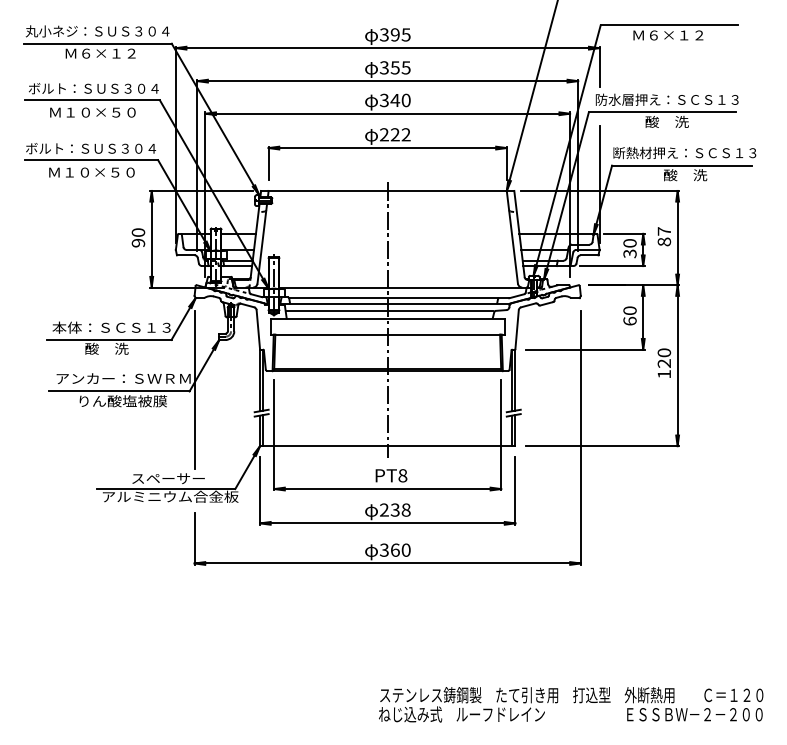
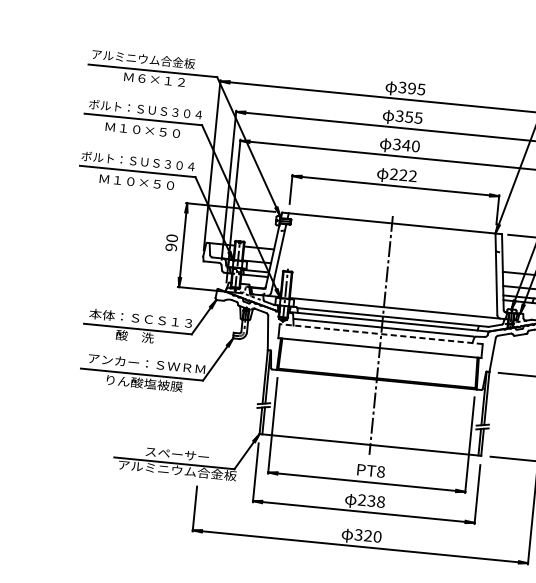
text: (97, 31) -> (153, 60), 丸小ネジ：ＳＵＳ３０４ -> アルミニウム合金板
line: (387, 318) -> (381, 334), solid -> dashed
line: (194, 389) -> (207, 379), removed
text: (394, 549) -> (367, 535), 360 -> 320

